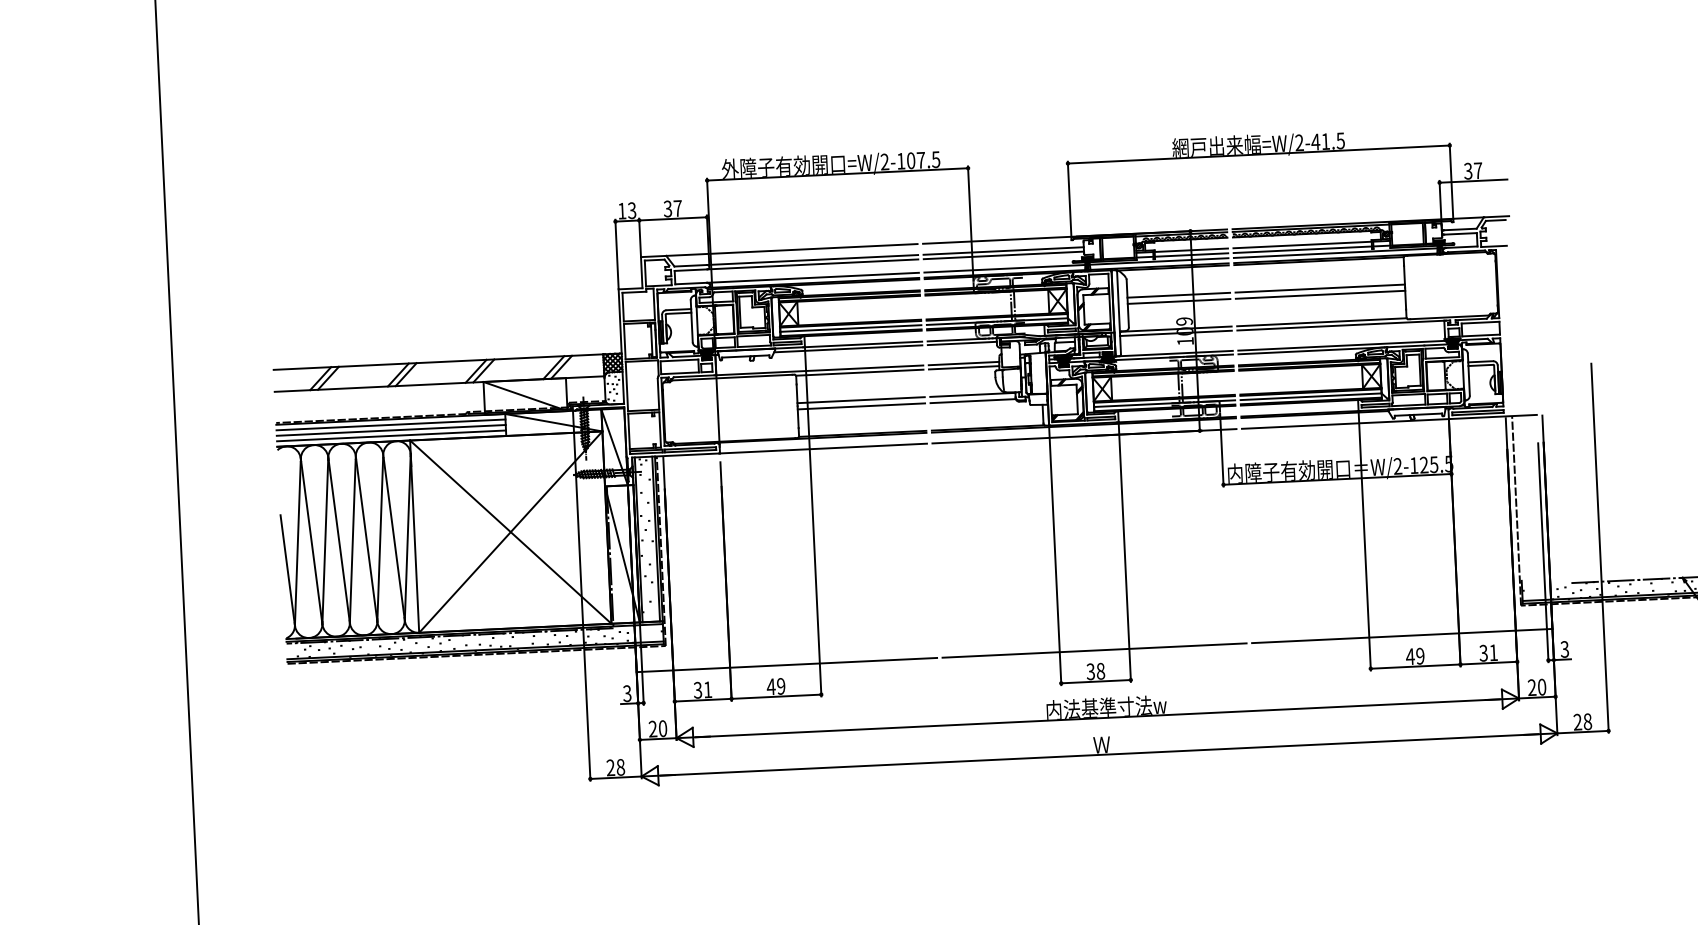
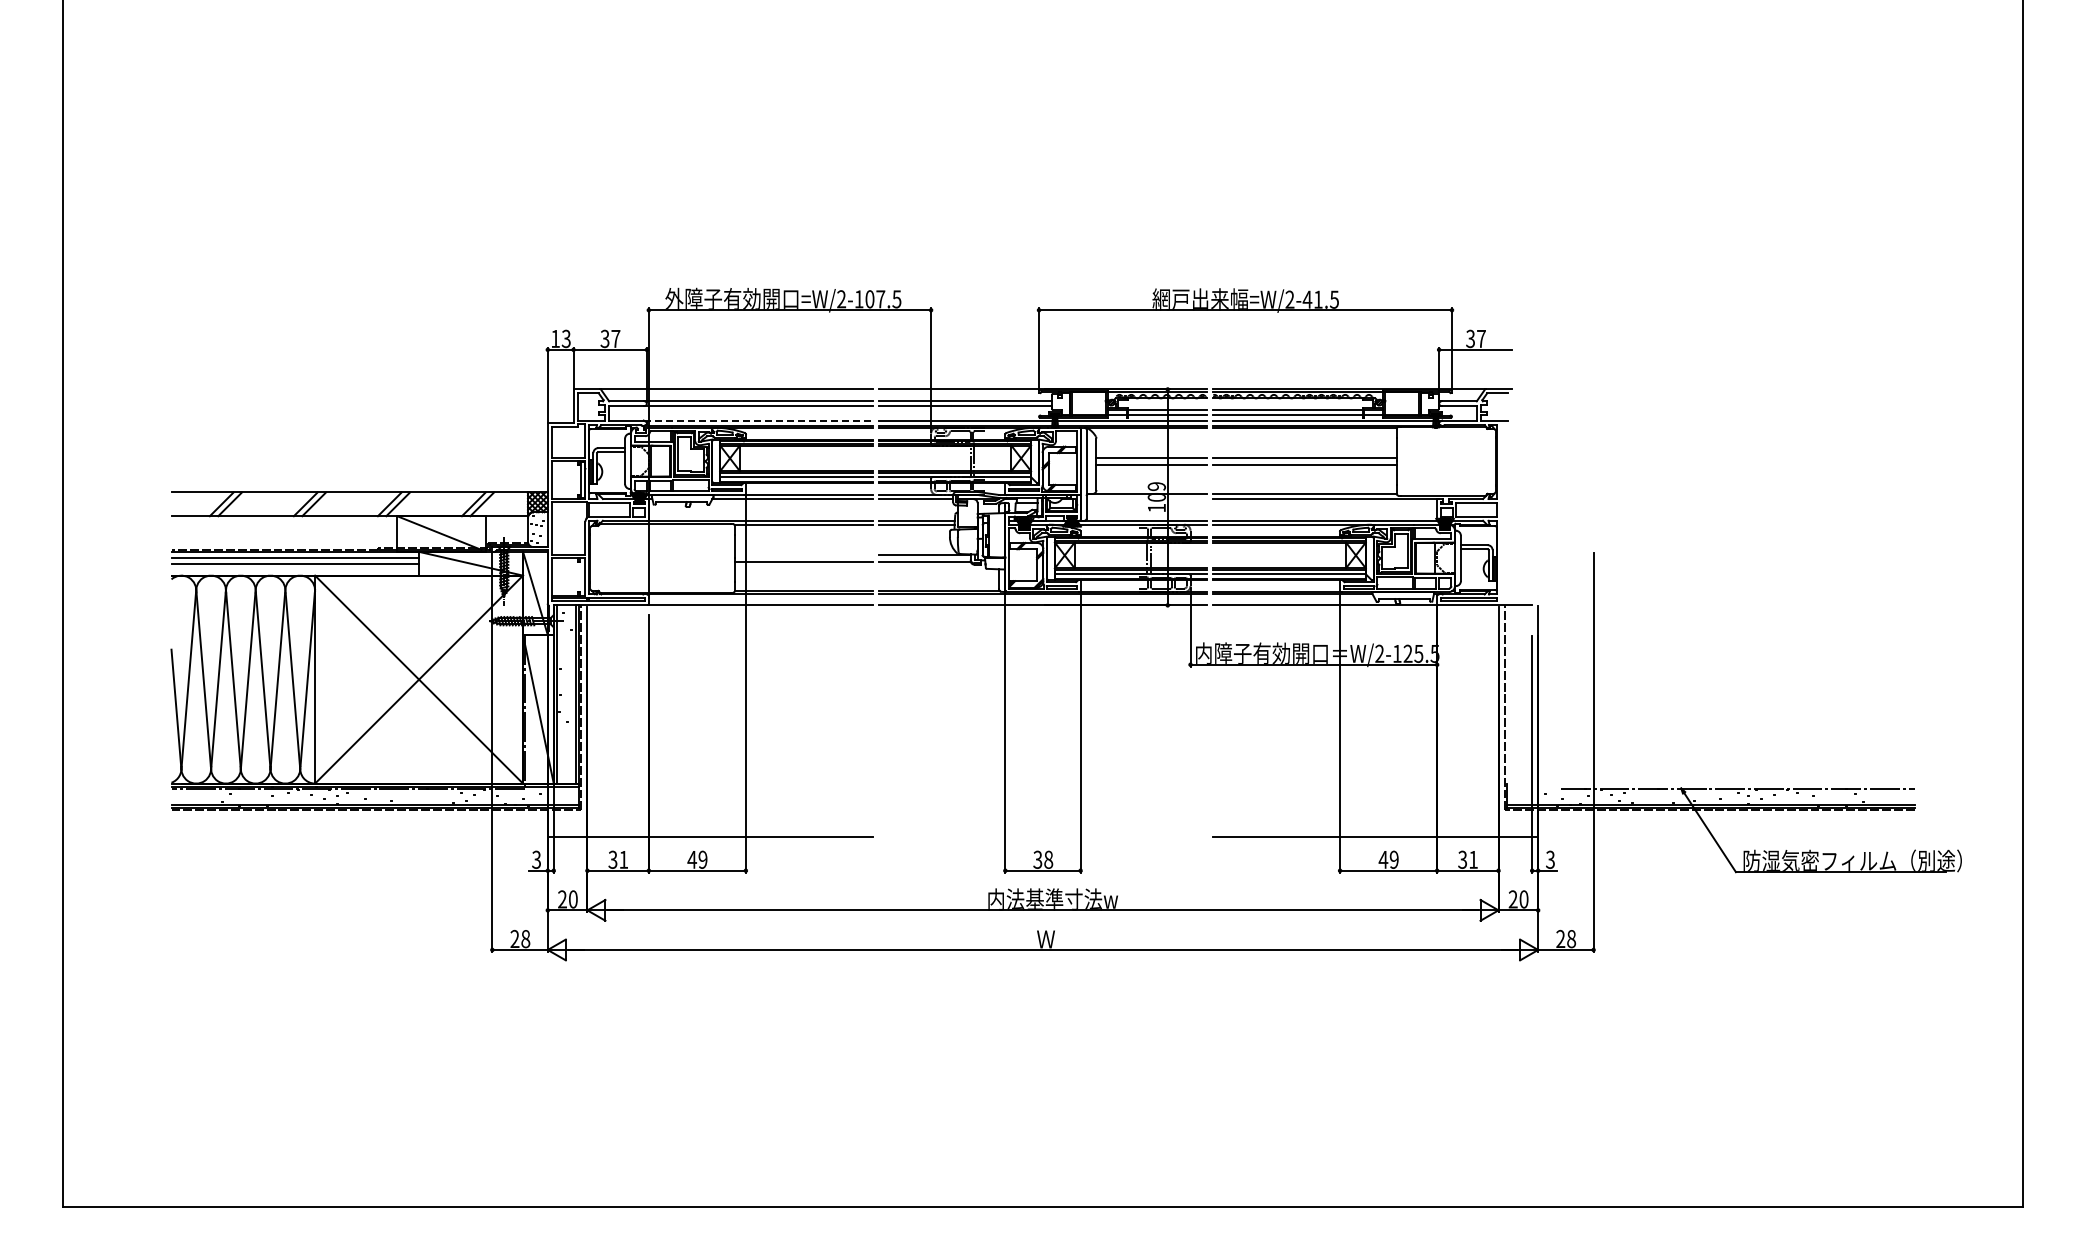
line: (813, 277) -> (758, 420), solid -> dashed
line: (1175, 332) -> (1146, 498), removed
line: (860, 400) -> (803, 555), removed
line: (391, 435) -> (295, 569), removed
line: (1094, 650) -> (1042, 837), removed

